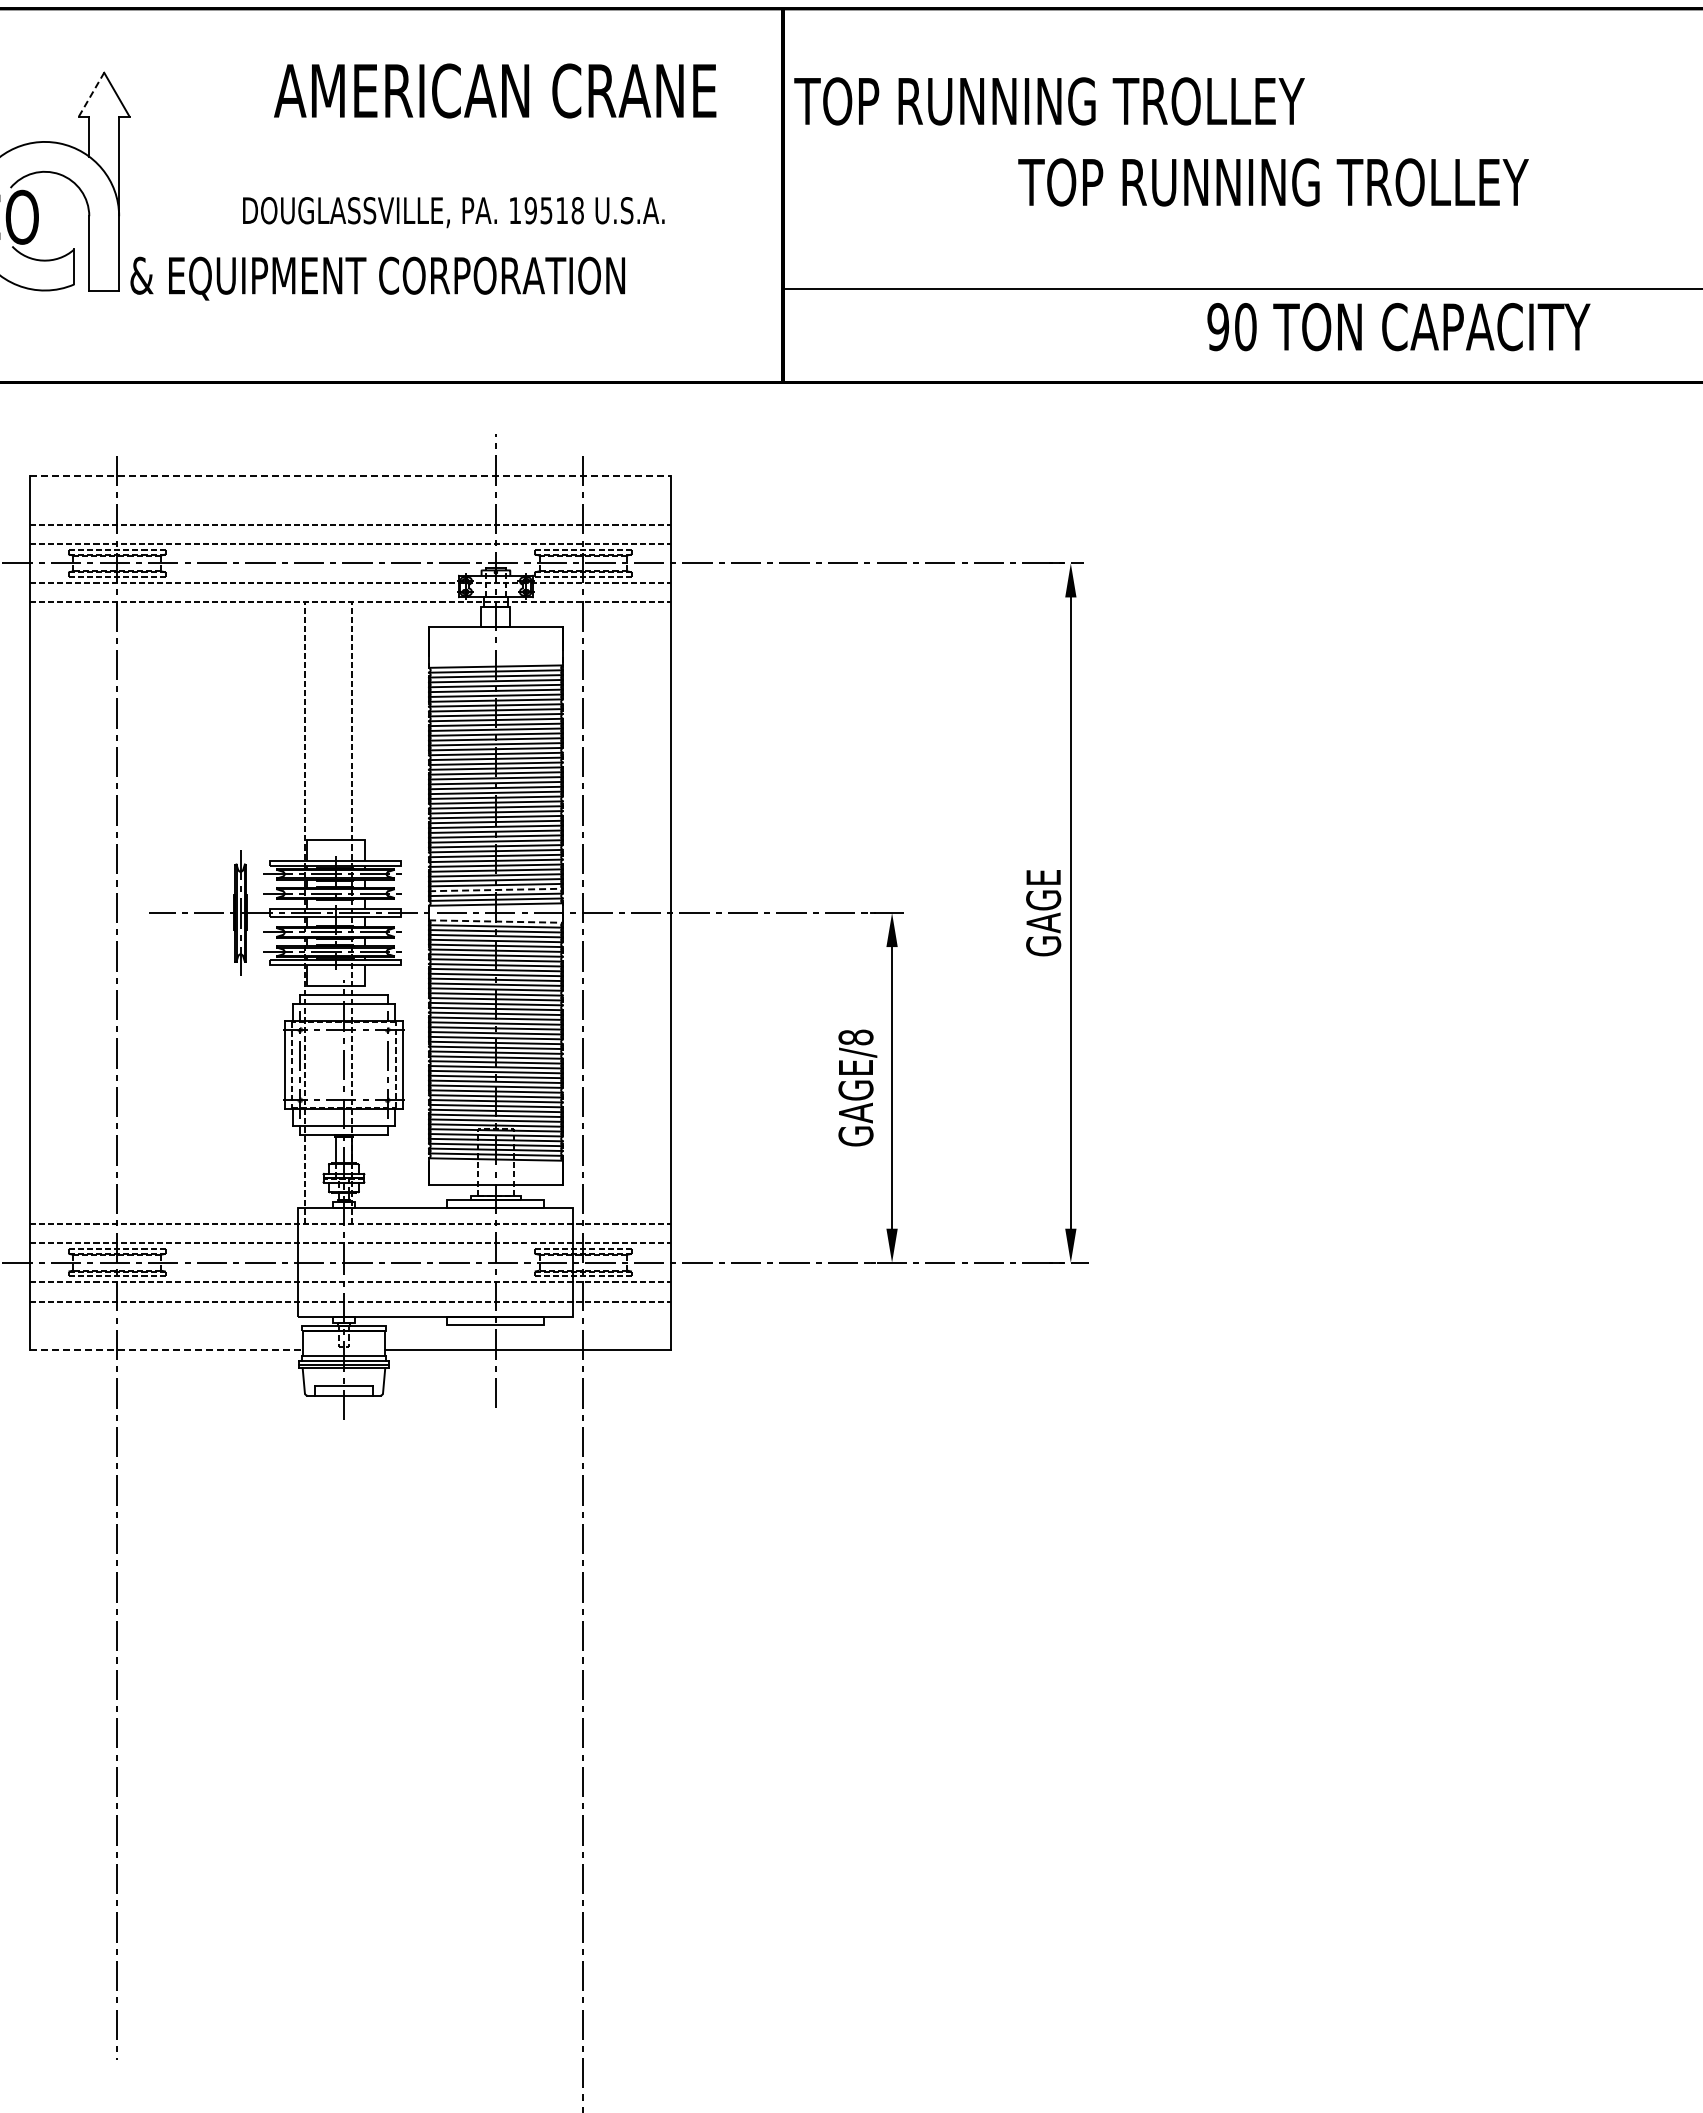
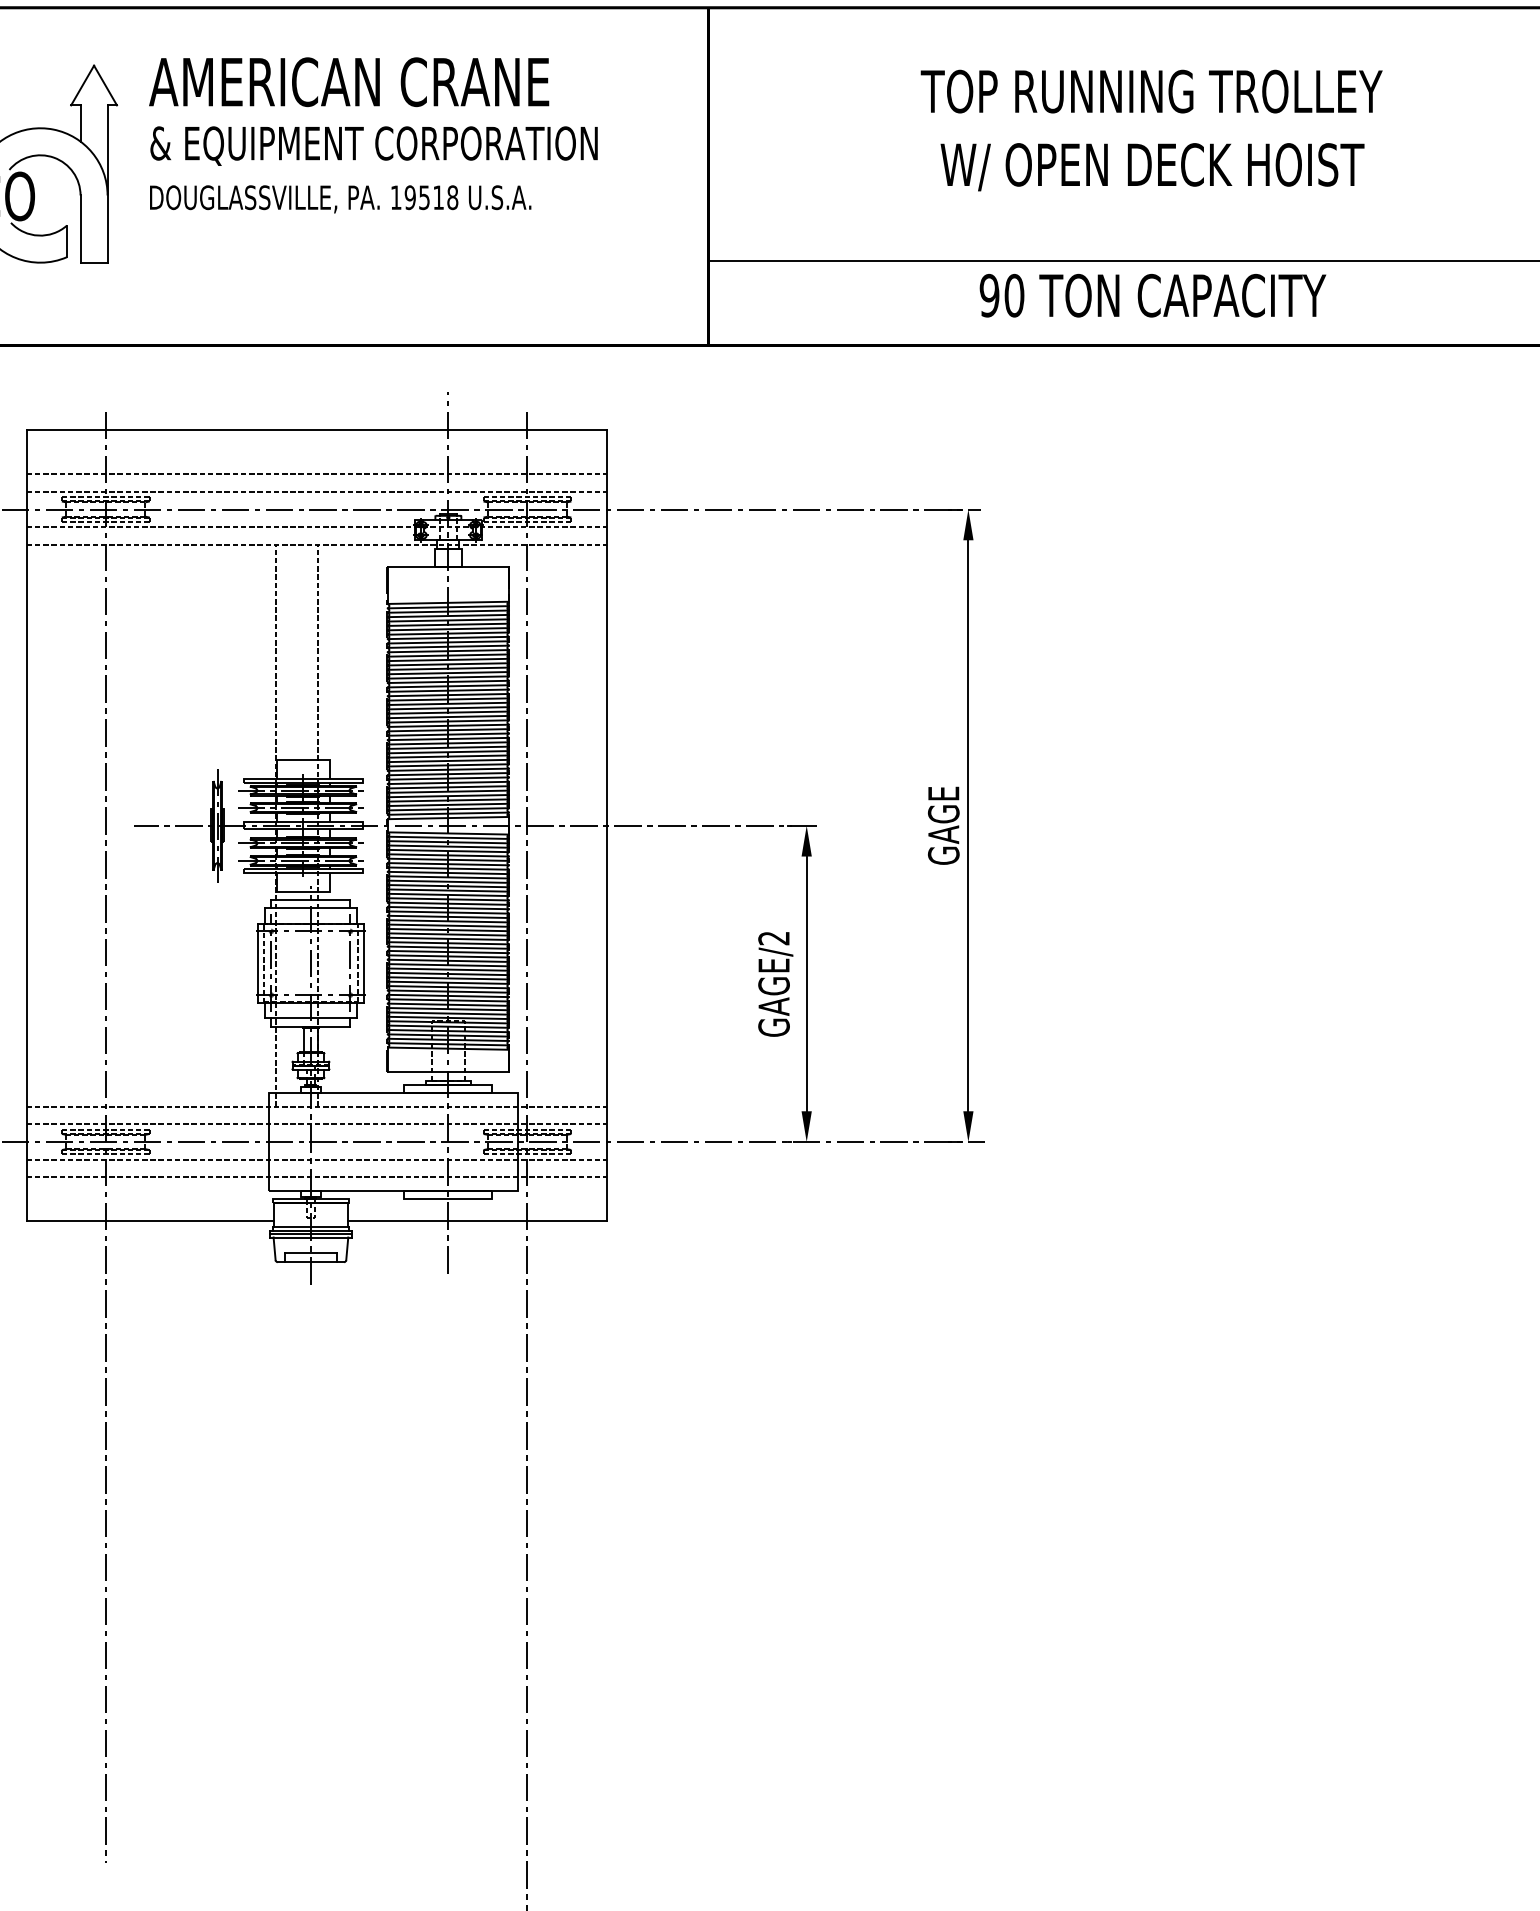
text: (495, 90) -> (349, 81), moved
line: (91, 94) -> (82, 85), dashed -> solid
text: (1049, 101) -> (1151, 91), moved
text: (1273, 184) -> (1151, 166), TOP RUNNING TROLLEY -> W/ OPEN DECK HOIST
text: (453, 212) -> (340, 199), moved
text: (377, 278) -> (373, 145), moved
text: (1398, 327) -> (1152, 296), moved
line: (350, 476) -> (316, 430), dashed -> solid
line: (495, 890) -> (447, 805), dashed -> solid
line: (495, 921) -> (447, 833), dashed -> solid
text: (855, 1037) -> (773, 938), GAGE/8 -> GAGE/2
line: (166, 1350) -> (150, 1221), dashed -> solid

